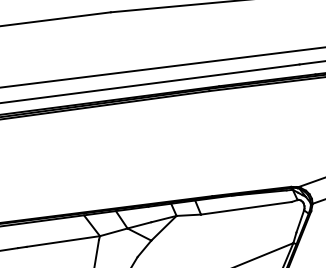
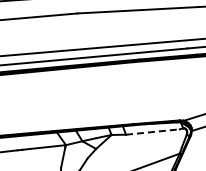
line: (247, 207) -> (153, 131), solid -> dashed

